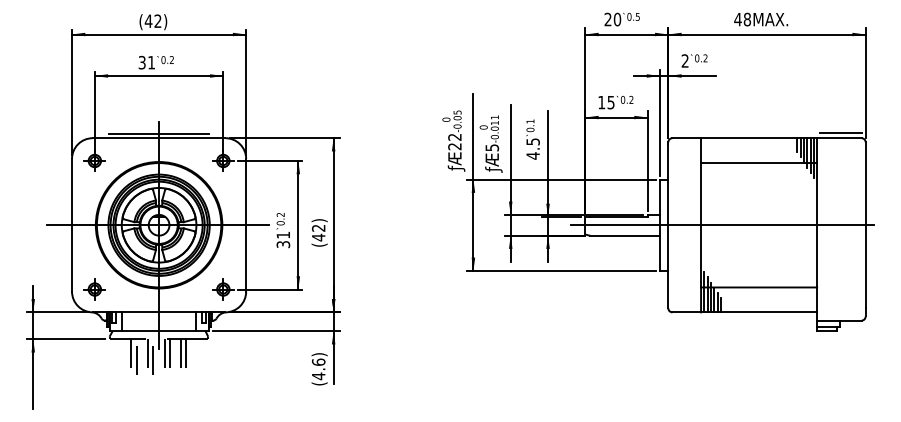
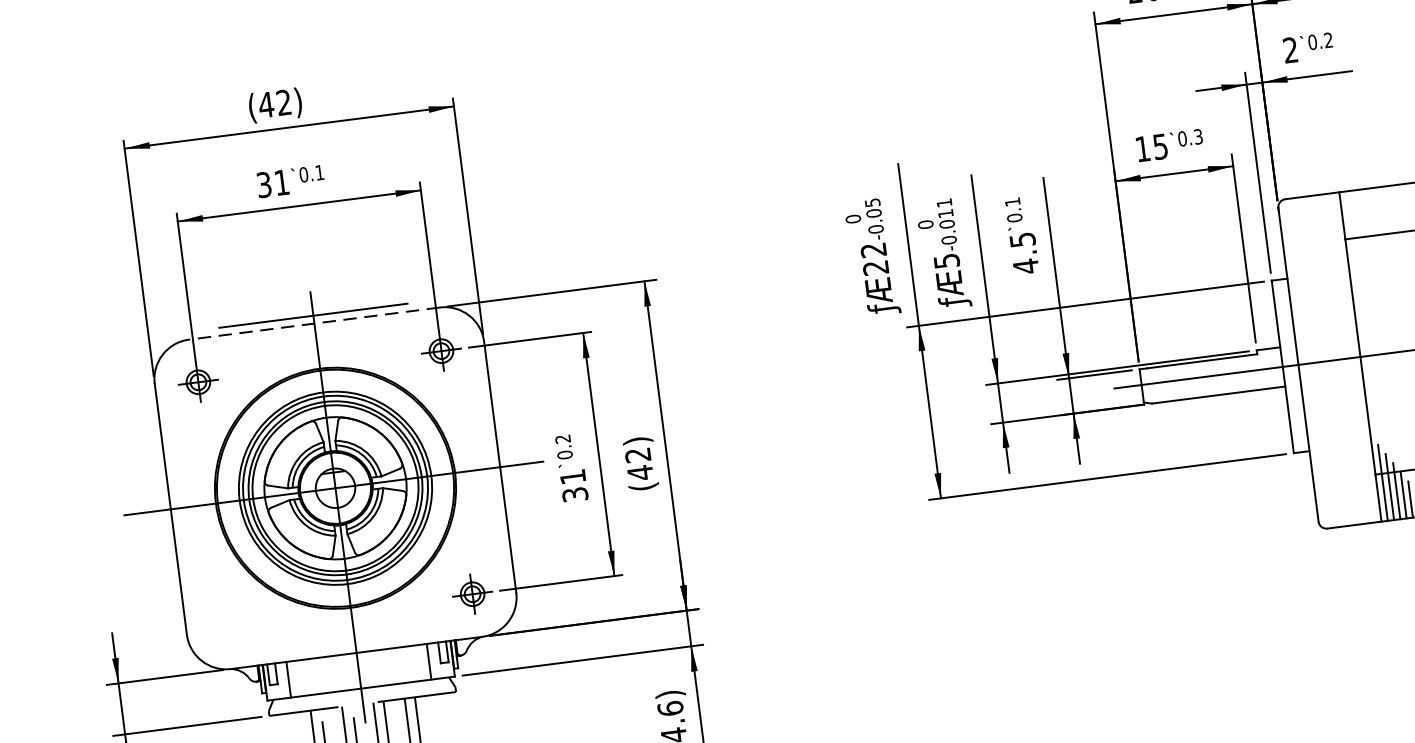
text: (171, 59) -> (318, 171), 0.2 -> 0.1
text: (631, 100) -> (1198, 137), 0.2 -> 0.3
line: (158, 138) -> (313, 324), solid -> dashed
part: (94, 289) -> (228, 625), removed

